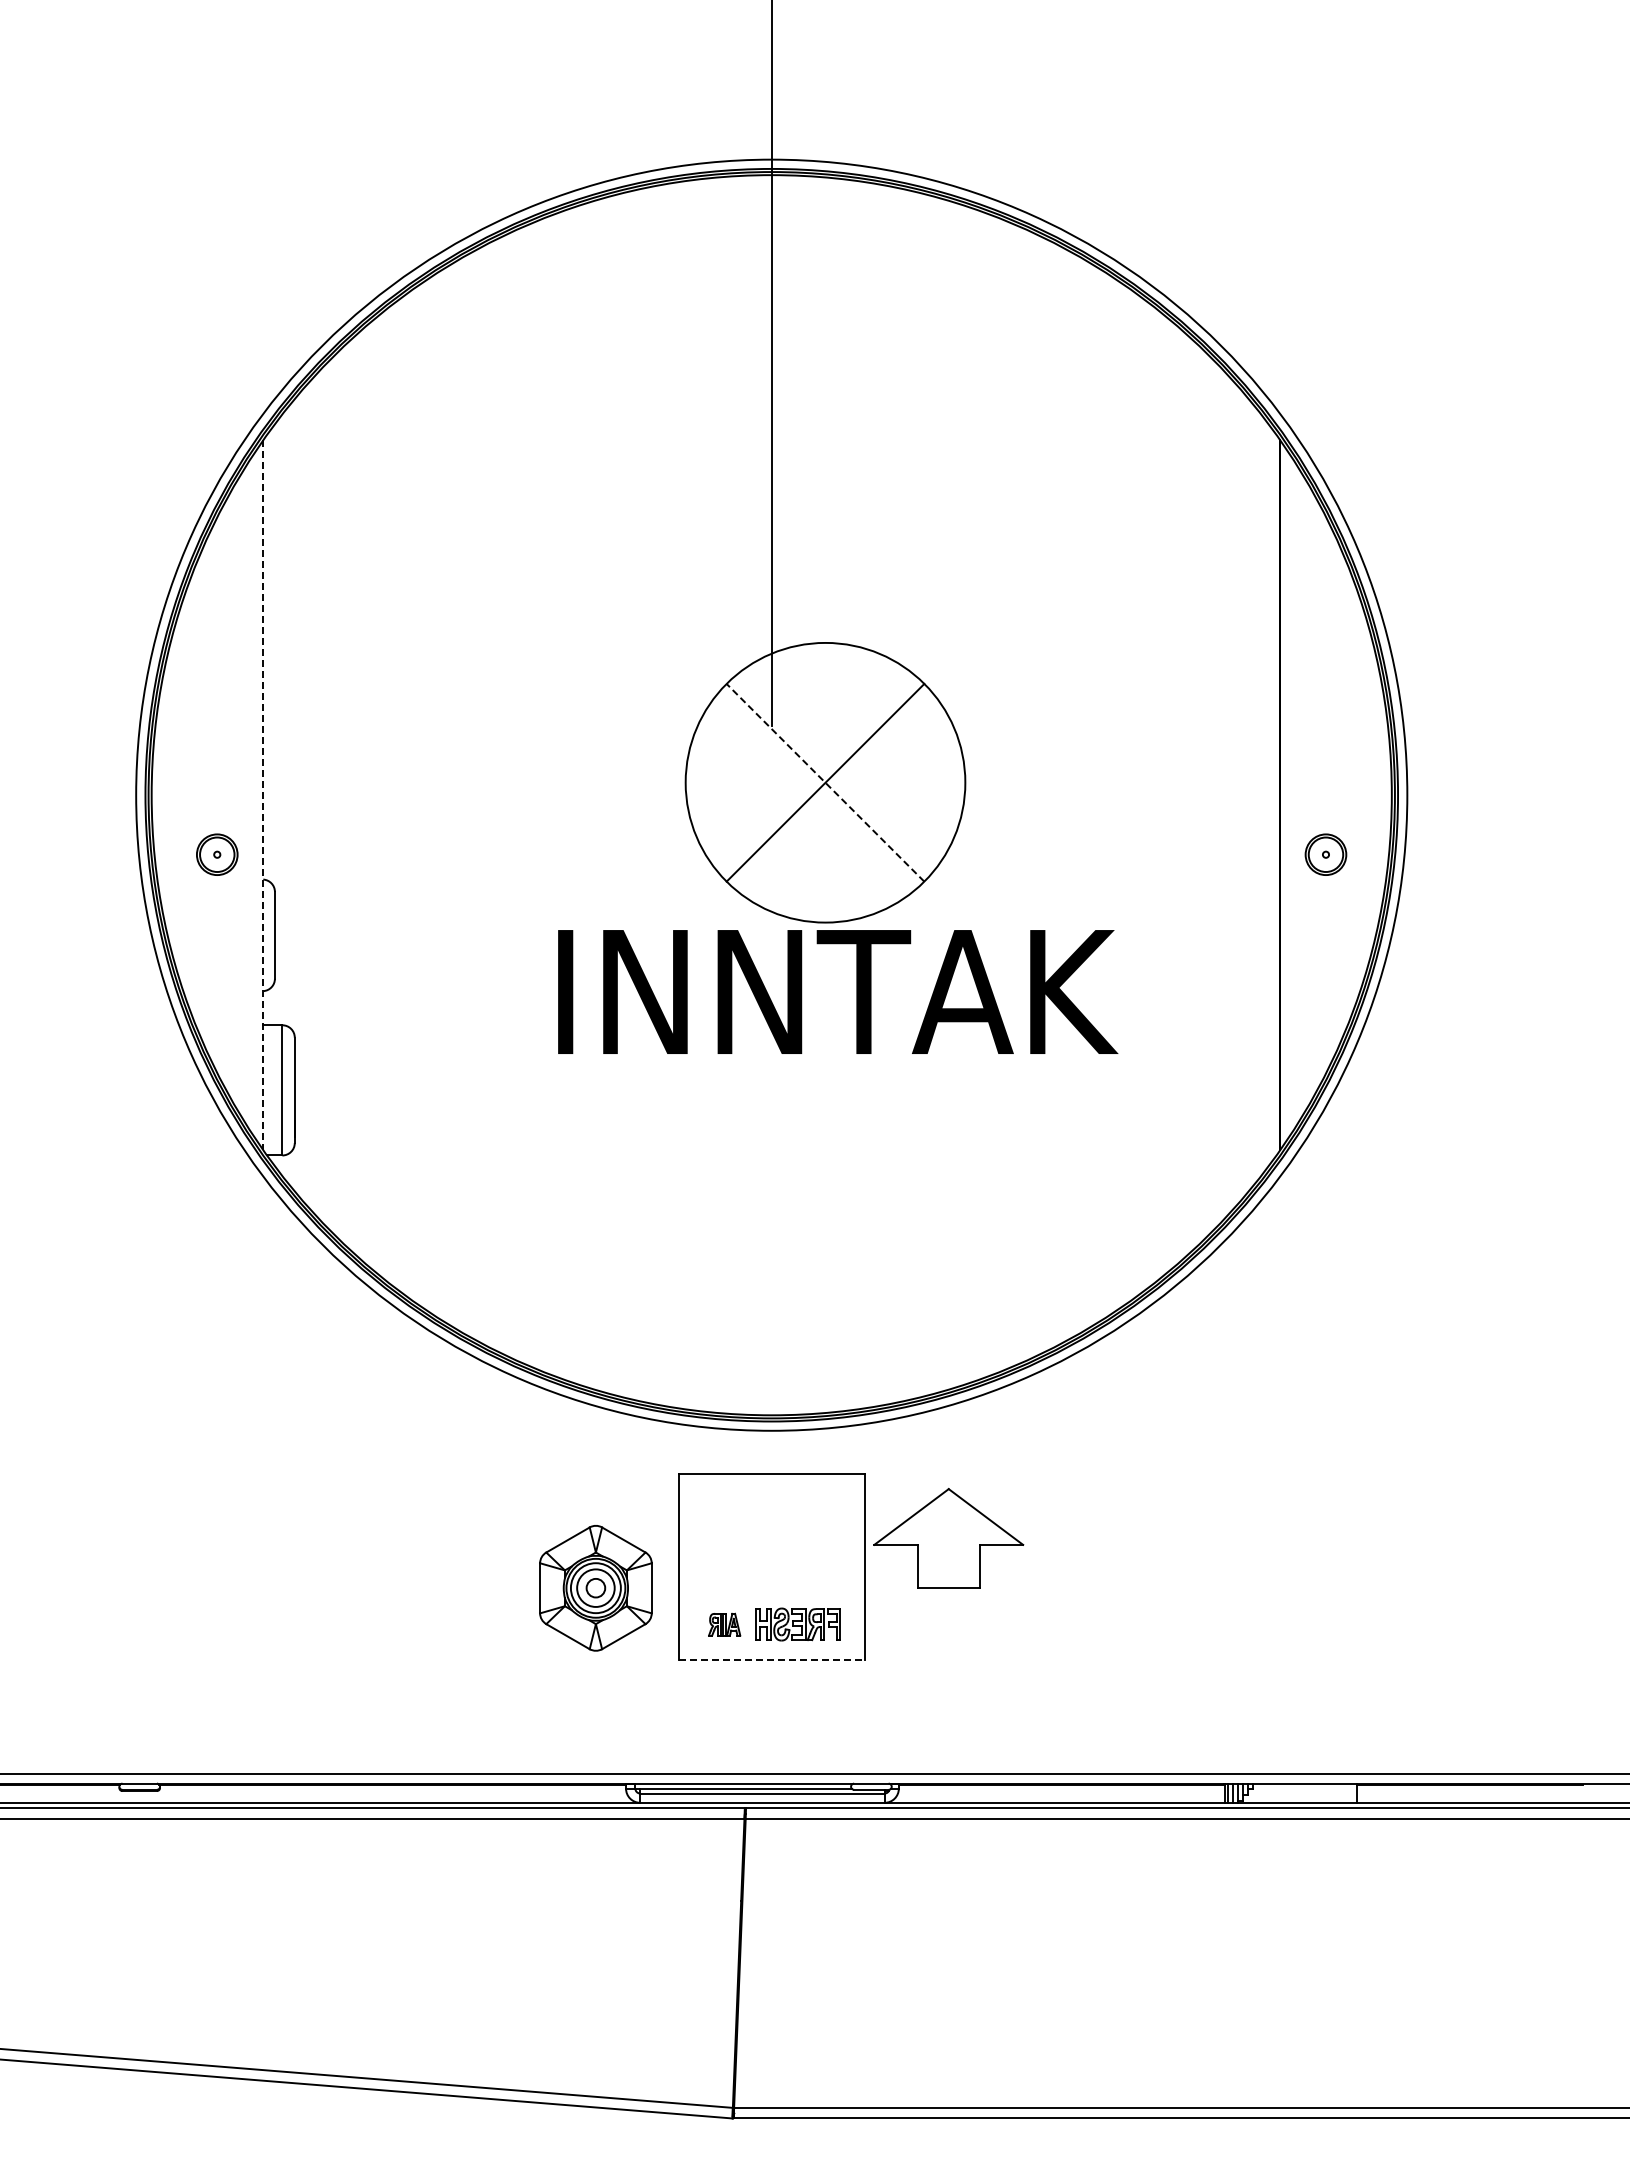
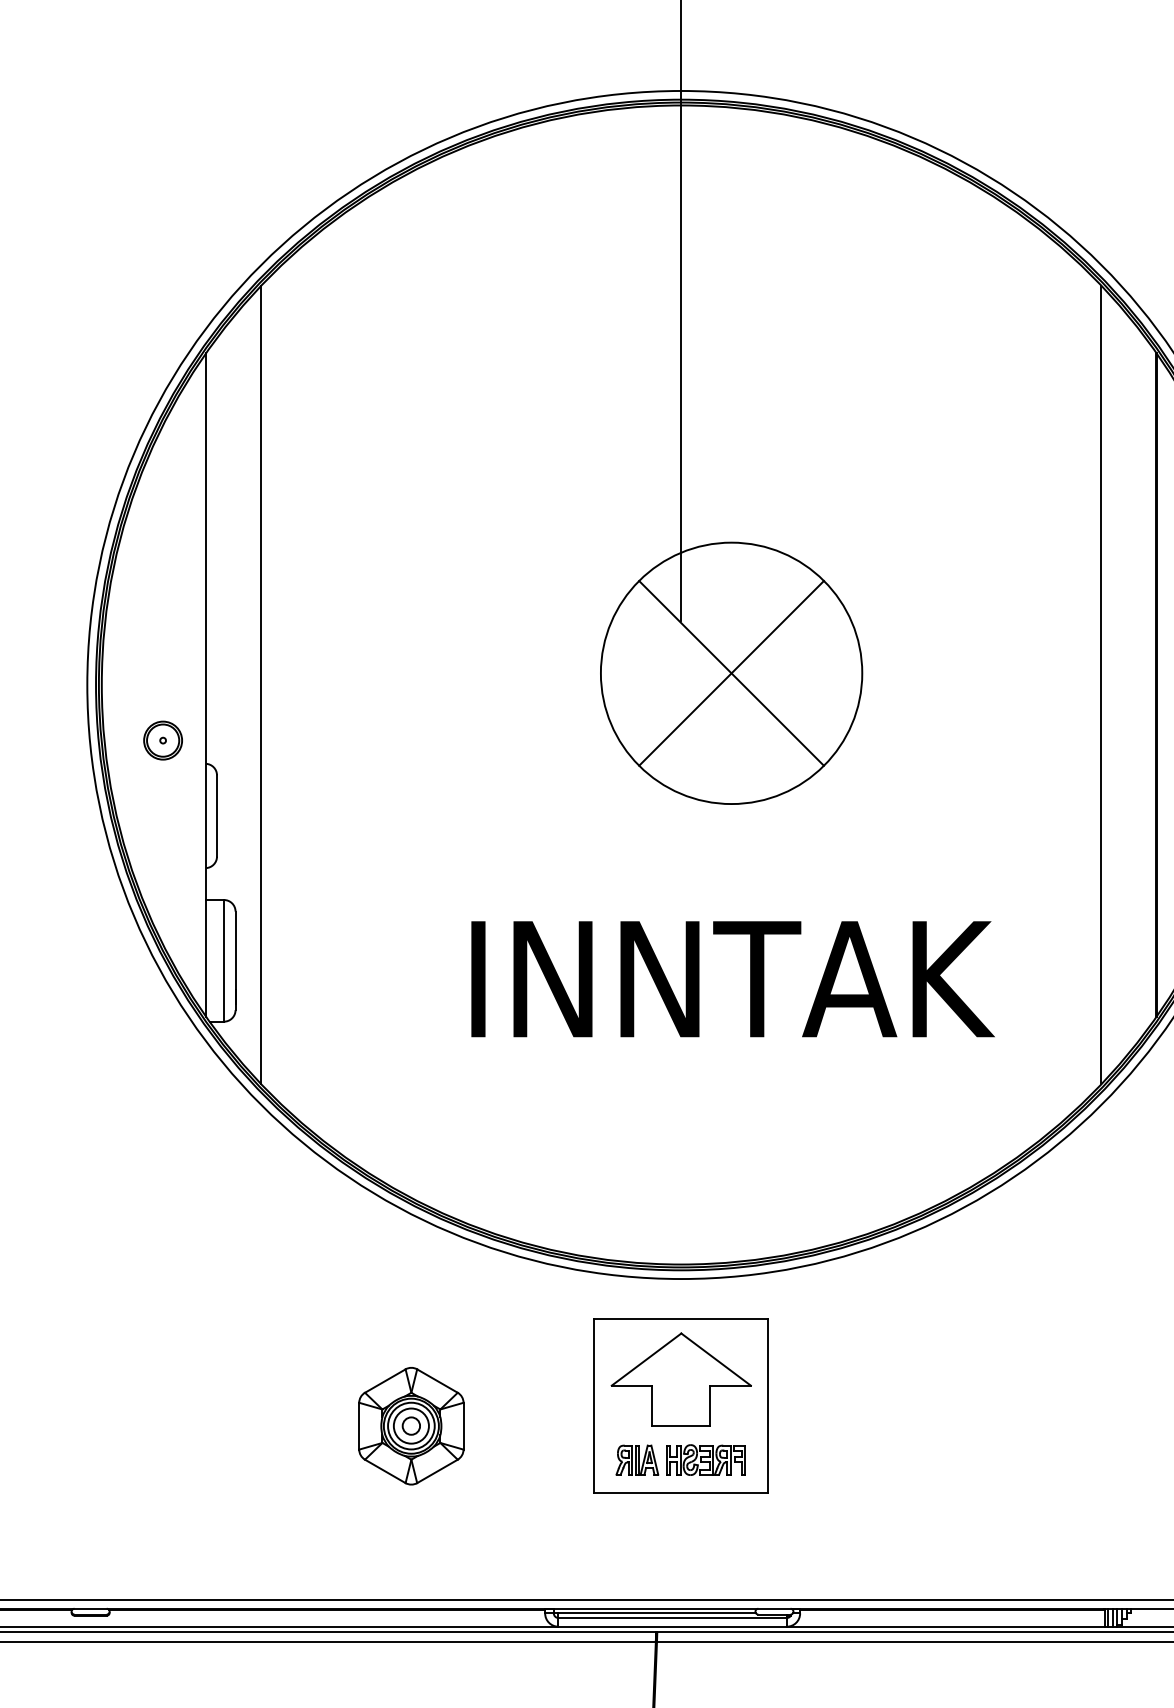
line: (825, 782) -> (731, 673), dashed -> solid
line: (263, 795) -> (206, 685), dashed -> solid
line: (322, 795) -> (261, 685), added
line: (1221, 795) -> (1101, 685), added
text: (838, 991) -> (733, 978), moved
part: (948, 1538) -> (681, 1379), moved
part: (595, 1588) -> (411, 1426), moved
part: (724, 1624) -> (637, 1460), size x1.43
line: (772, 1659) -> (682, 1492), dashed -> solid

